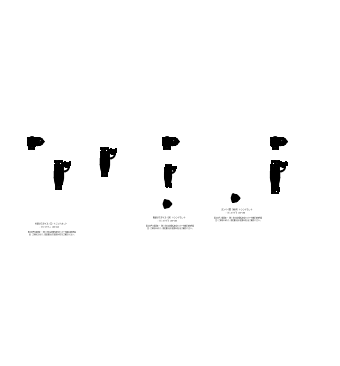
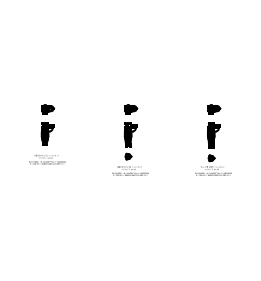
part: (35, 142) -> (47, 109), moved
part: (107, 161) -> (82, 123), removed
part: (170, 175) -> (130, 134), size x1.43
part: (237, 207) -> (213, 165), moved
text: (51, 228) -> (47, 159), moved

